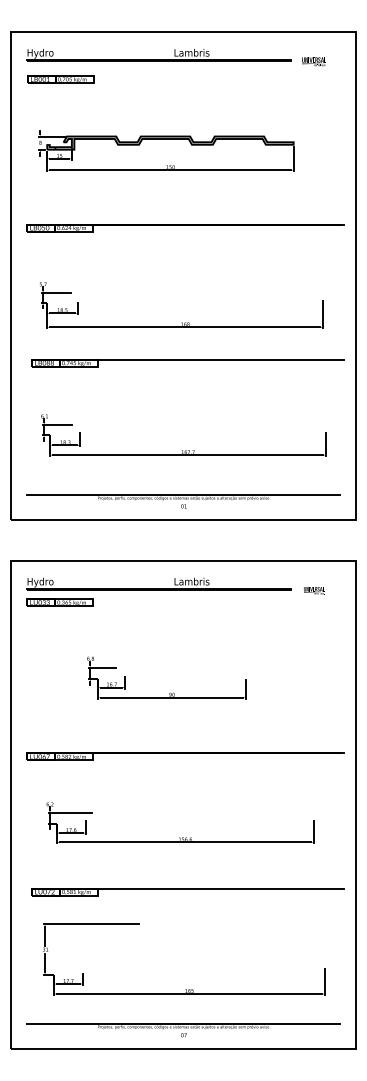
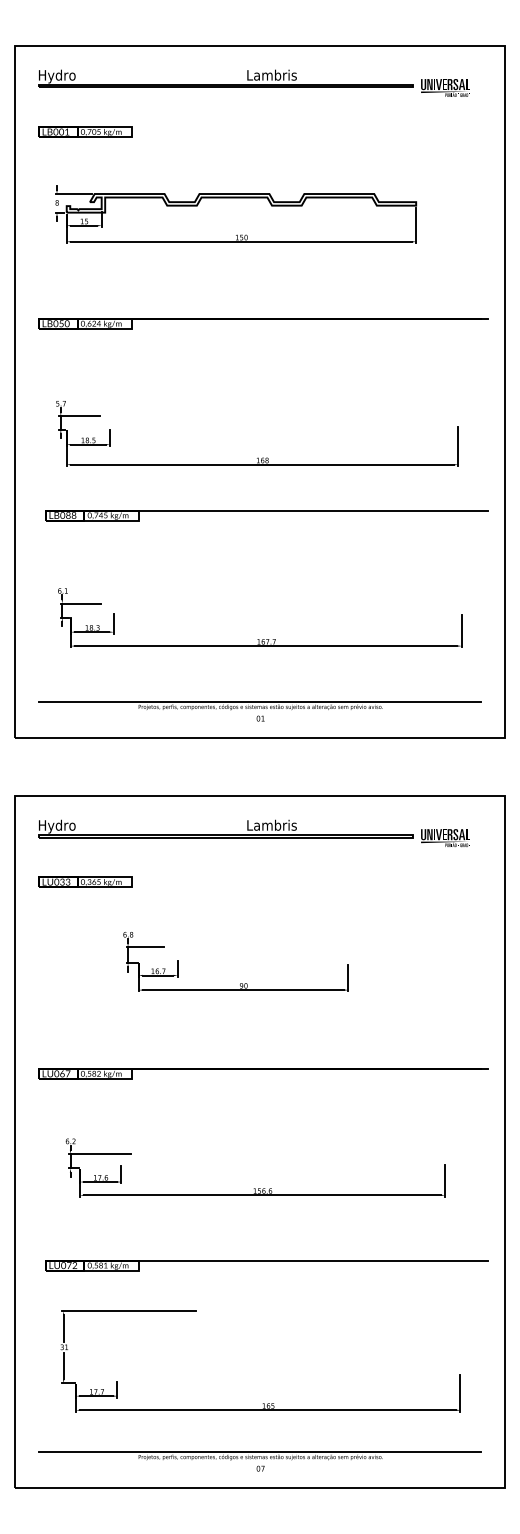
part: (314, 61) -> (445, 87), size x1.43
part: (61, 79) -> (85, 131), moved
part: (314, 590) -> (445, 838), size x1.67
part: (60, 602) -> (85, 881), moved

